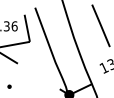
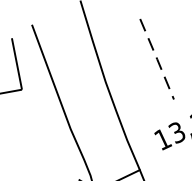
line: (101, 25) -> (157, 58), solid -> dashed

